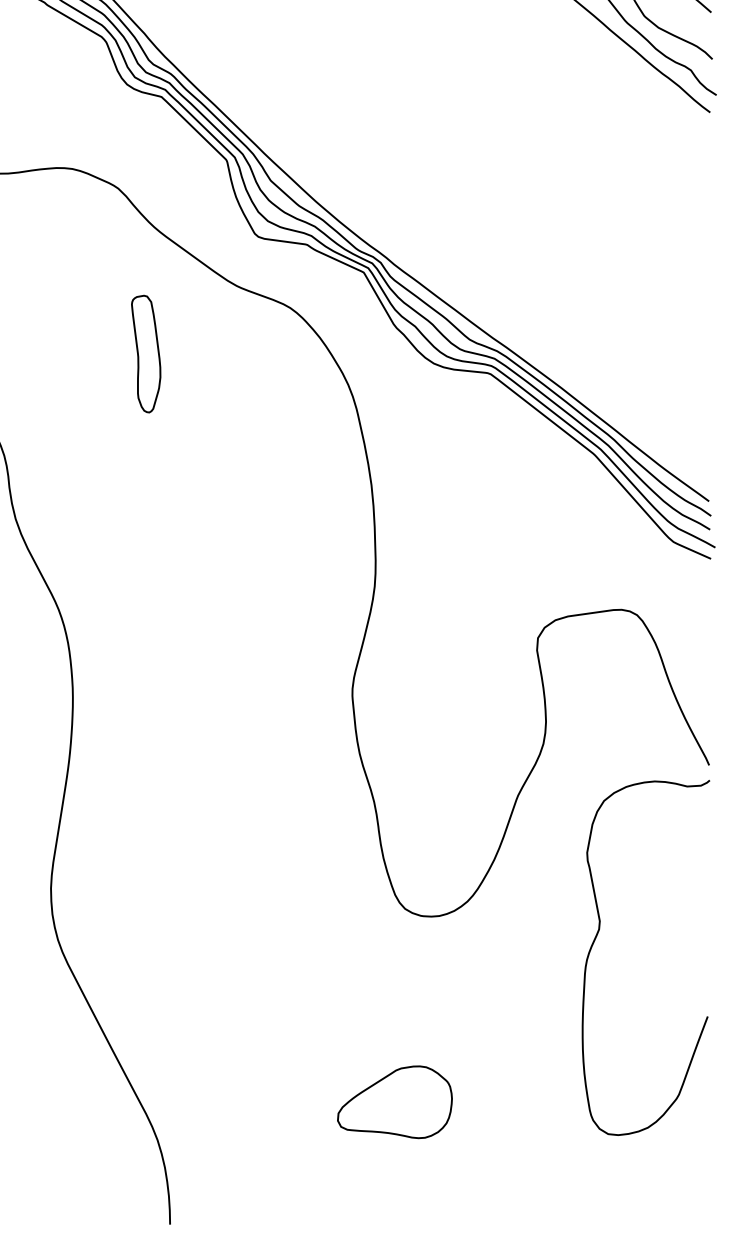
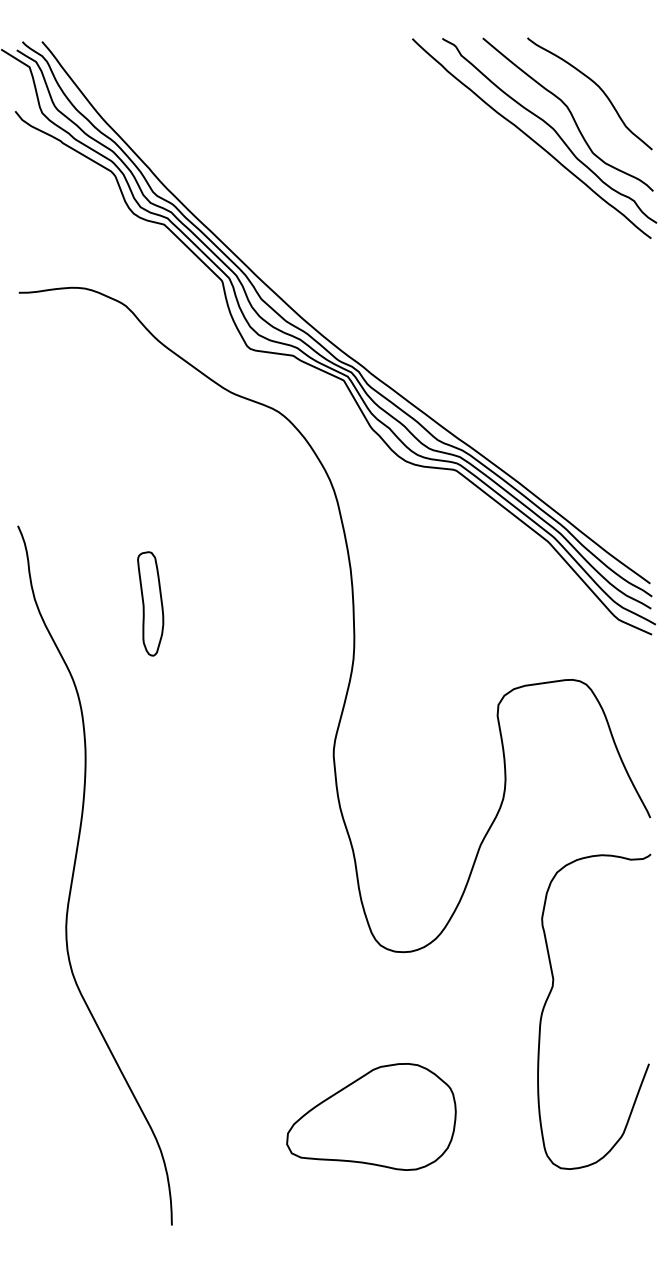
part: (145, 353) -> (150, 603), moved
curve: (597, 936) -> (551, 992), moved
part: (394, 1101) -> (371, 1116), size x1.67

